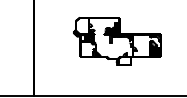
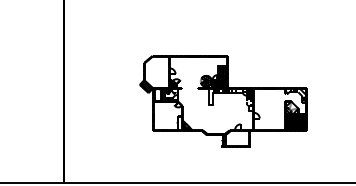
part: (117, 41) -> (223, 101), moved

